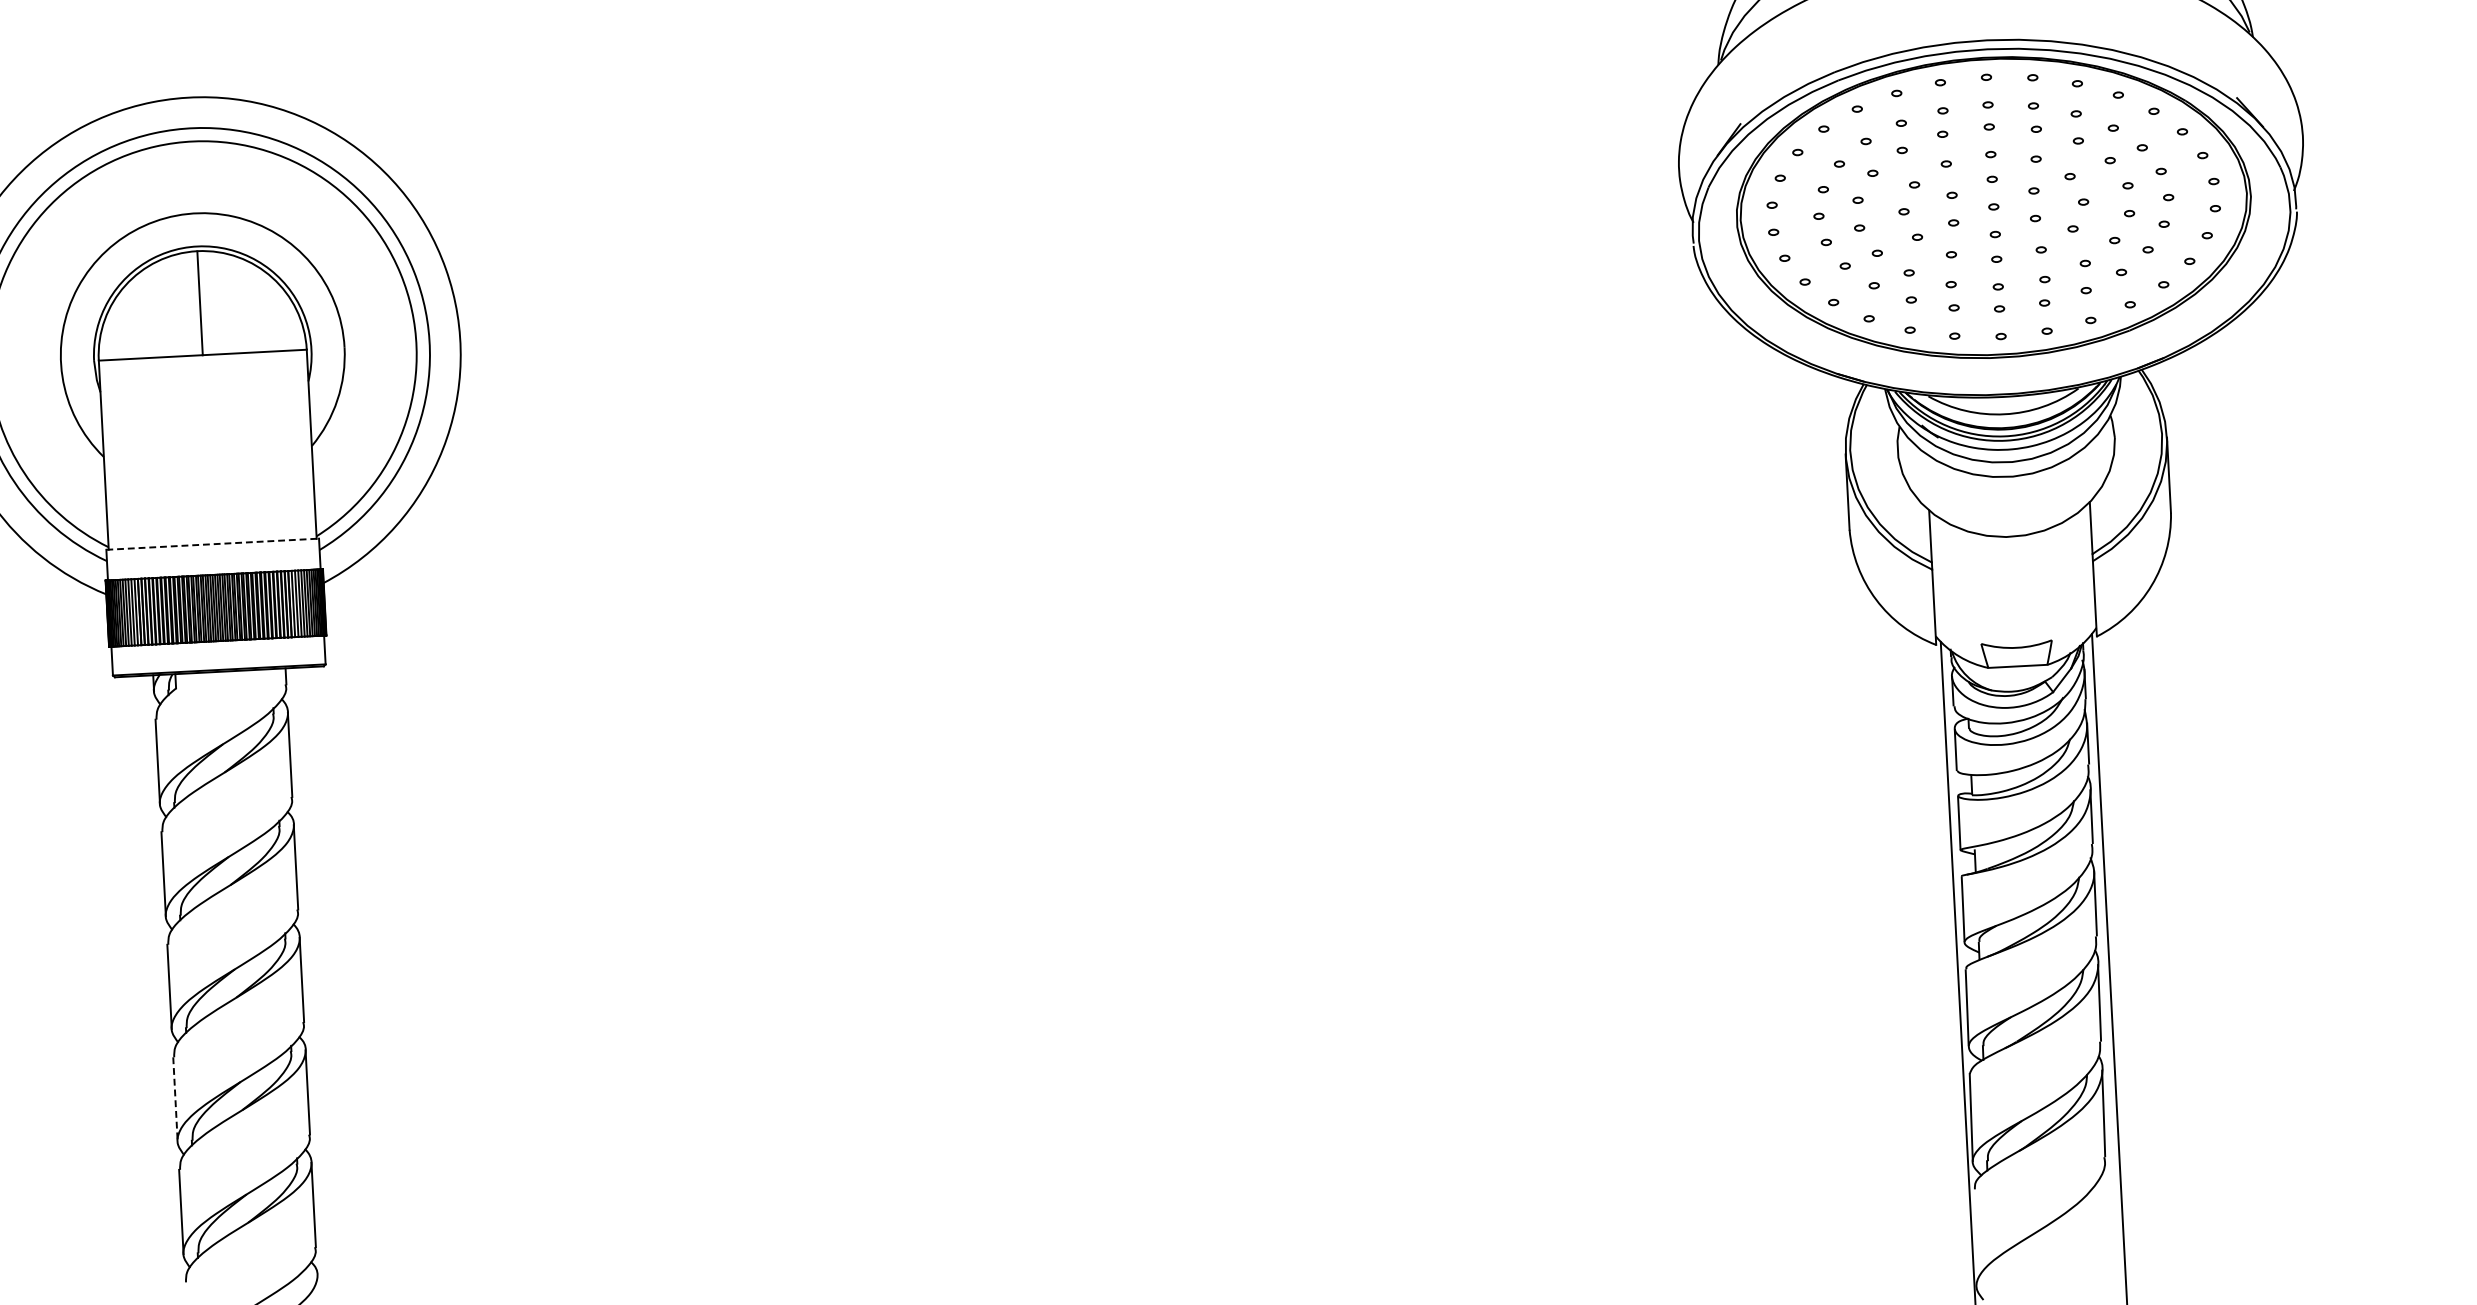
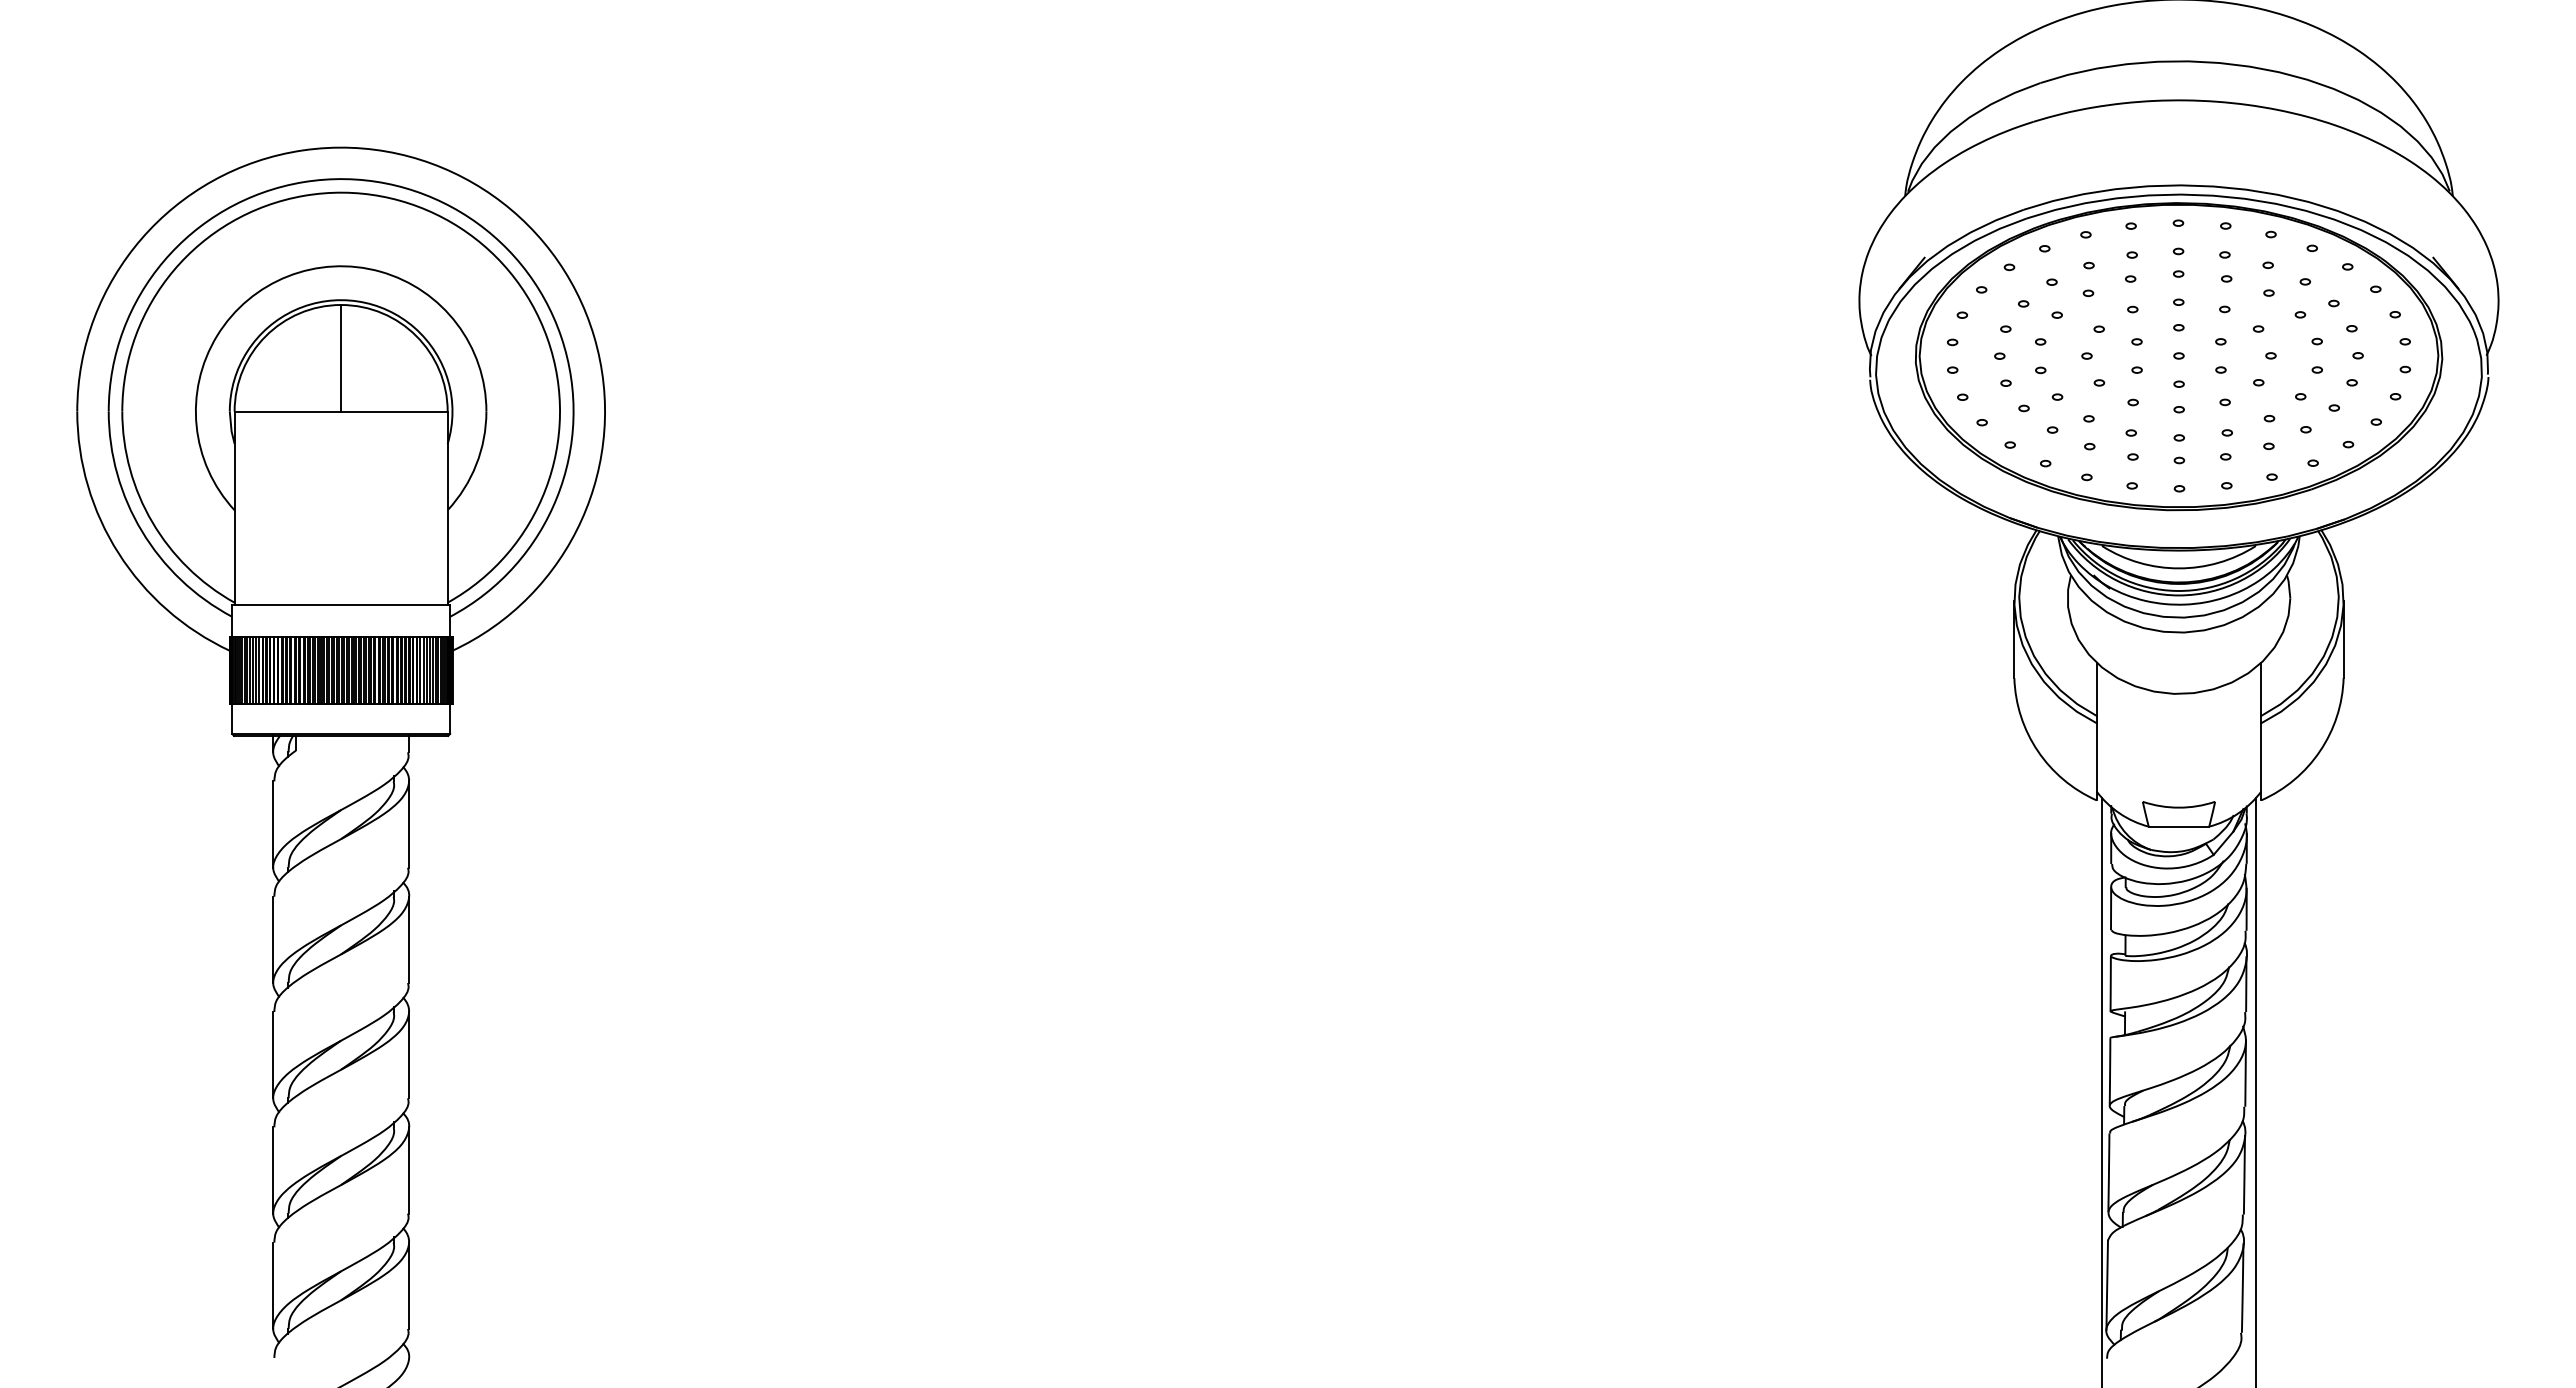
line: (213, 544) -> (341, 605), dashed -> solid
line: (175, 1099) -> (273, 1170), dashed -> solid

